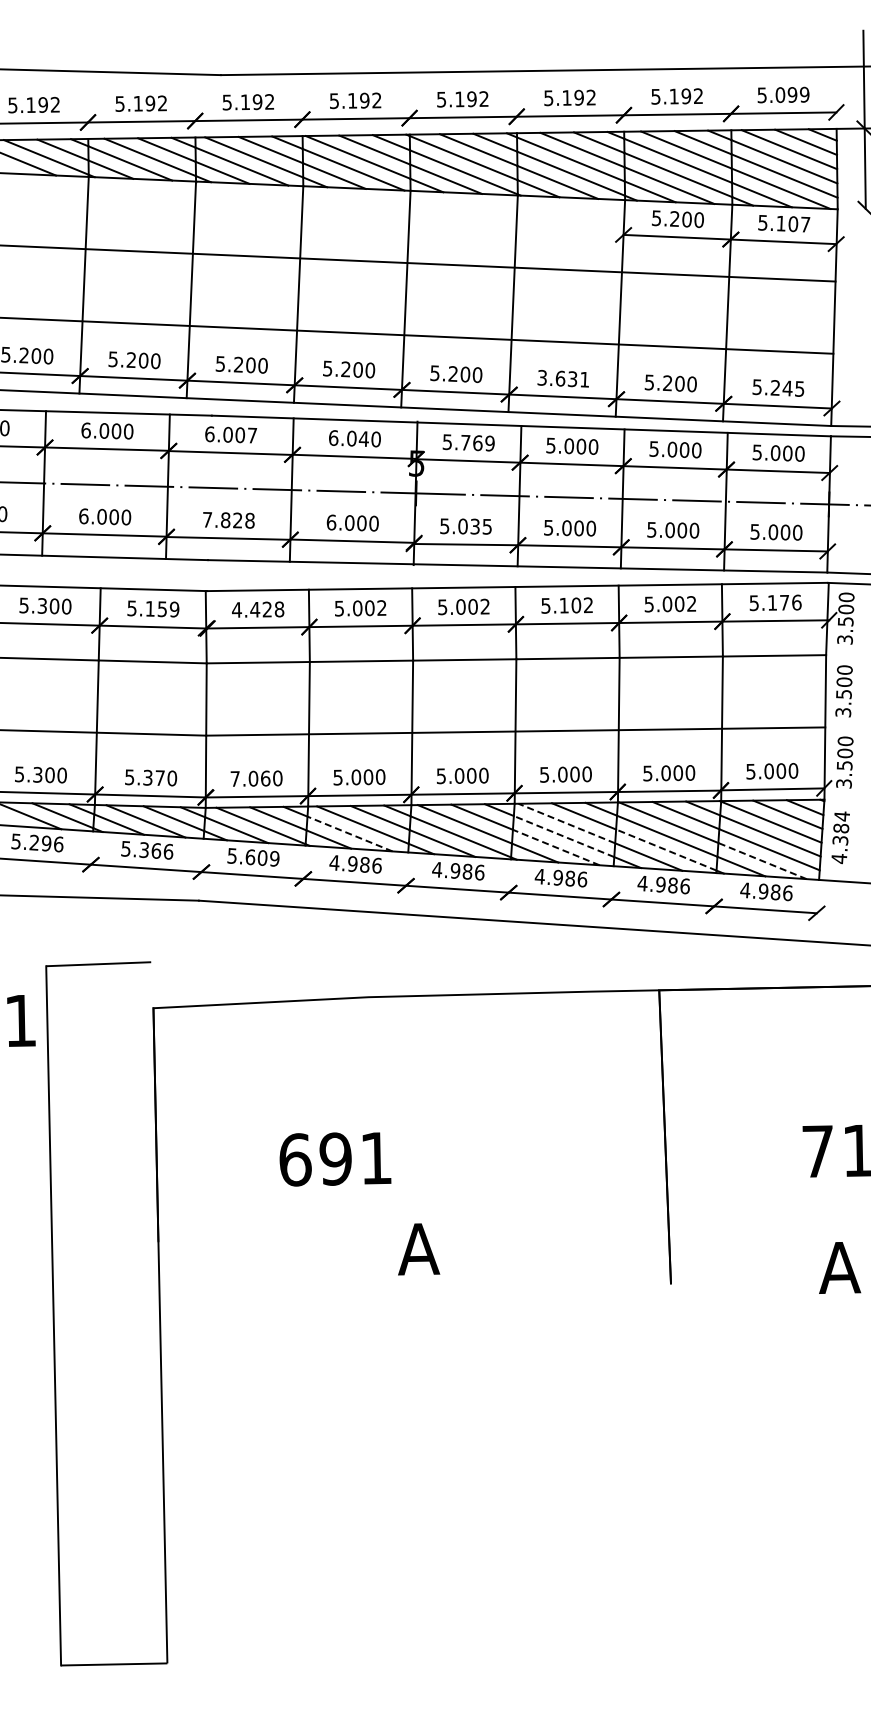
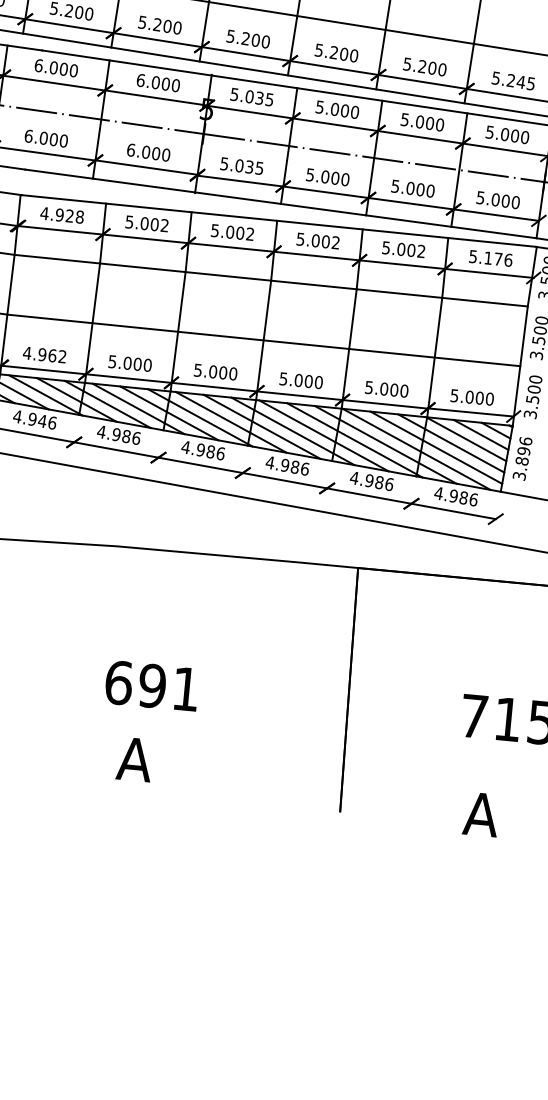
text: (563, 378) -> (336, 52), 3.631 -> 5.200
text: (252, 435) -> (73, 70), 6.007 -> 6.000
text: (363, 438) -> (165, 83), 6.040 -> 6.000
text: (477, 442) -> (259, 97), 5.769 -> 5.035
text: (228, 520) -> (46, 138), 7.828 -> 6.000
text: (563, 605) -> (315, 240), 5.102 -> 5.002
text: (255, 609) -> (60, 214), 4.428 -> 4.928
text: (256, 778) -> (44, 354), 7.060 -> 4.962
line: (566, 823) -> (297, 421), dashed -> solid
line: (350, 834) -> (117, 410), dashed -> solid
line: (563, 836) -> (293, 431), dashed -> solid
text: (840, 837) -> (522, 458), 4.384 -> 3.896
line: (556, 847) -> (286, 440), dashed -> solid
line: (665, 849) -> (376, 452), dashed -> solid
text: (253, 857) -> (35, 419), 5.609 -> 4.946
line: (762, 861) -> (455, 471), dashed -> solid
text: (335, 1159) -> (152, 686), moved

